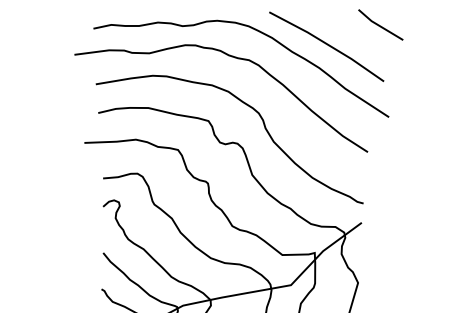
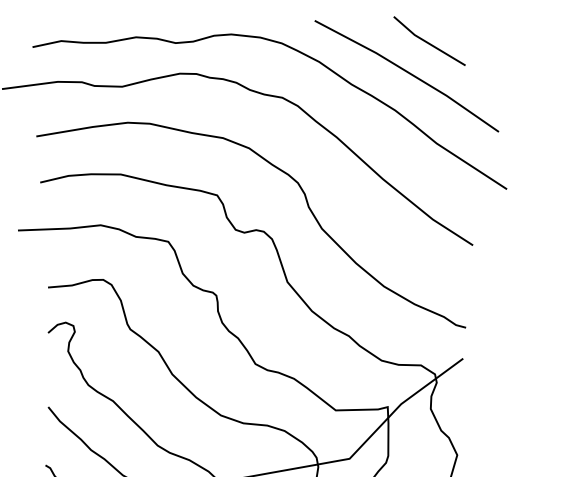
line: (379, 24) -> (427, 40), moved

